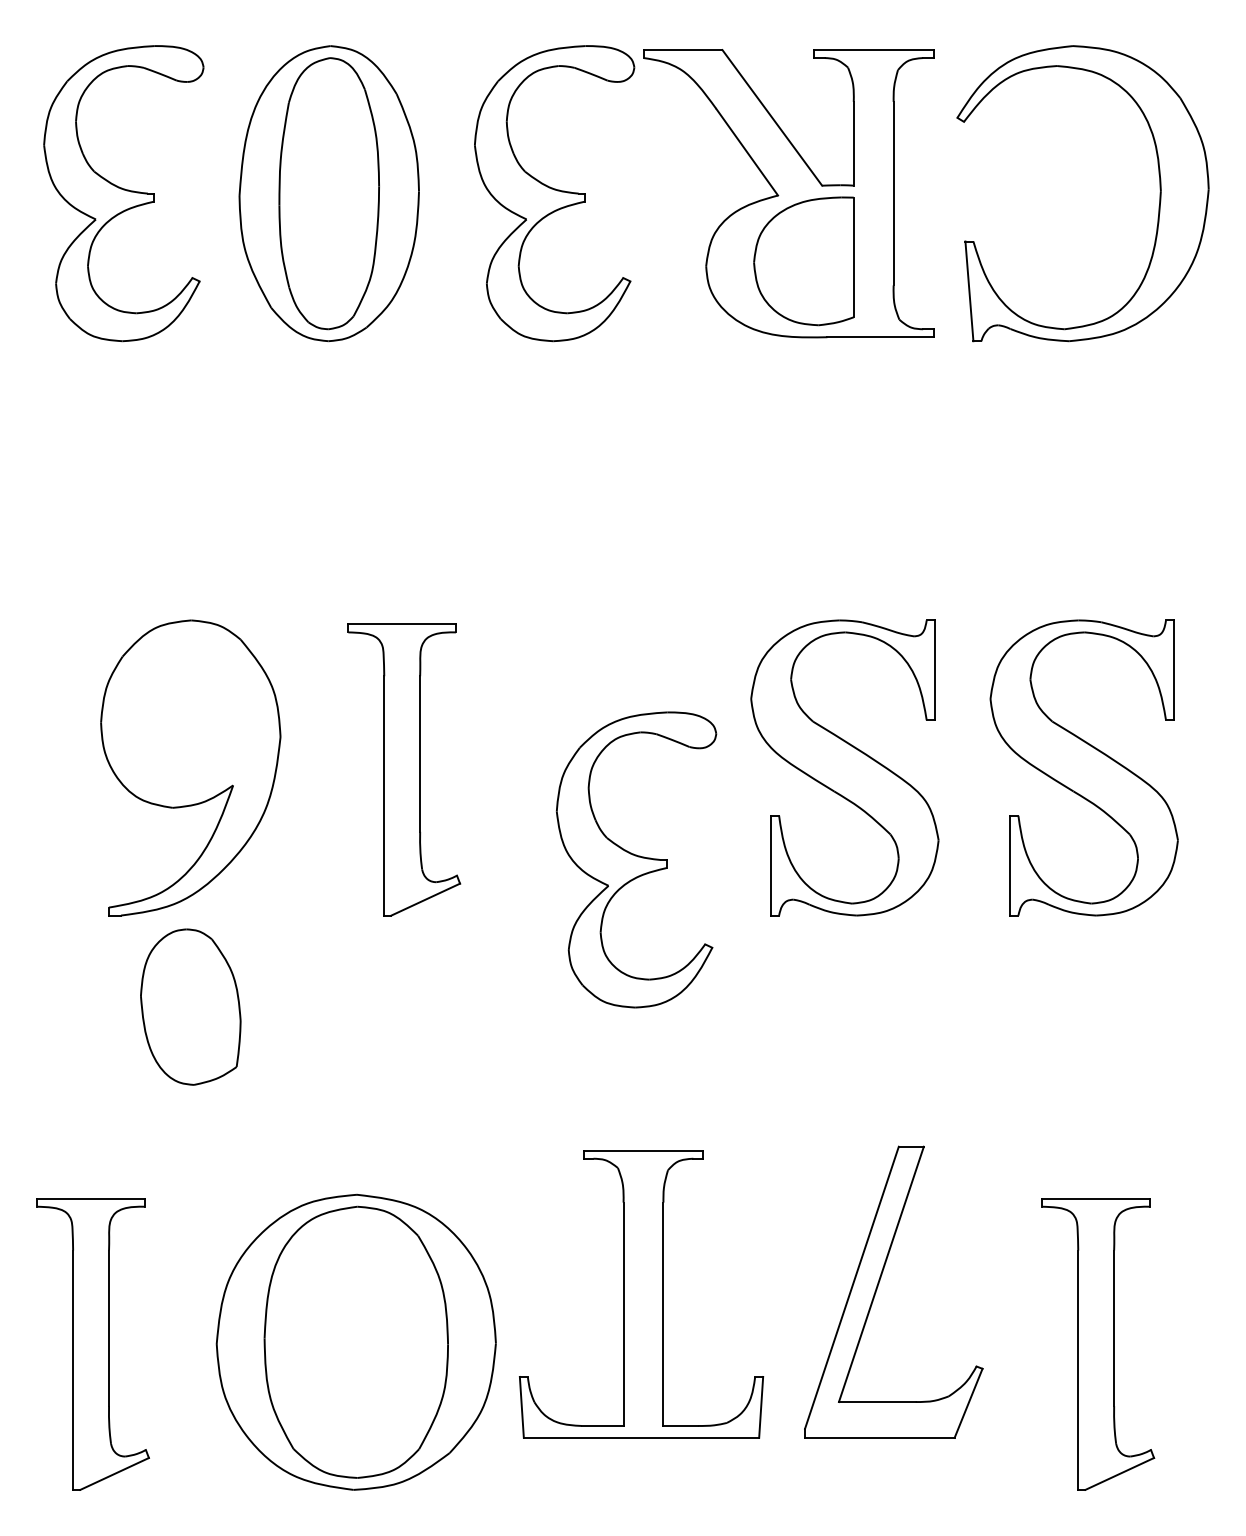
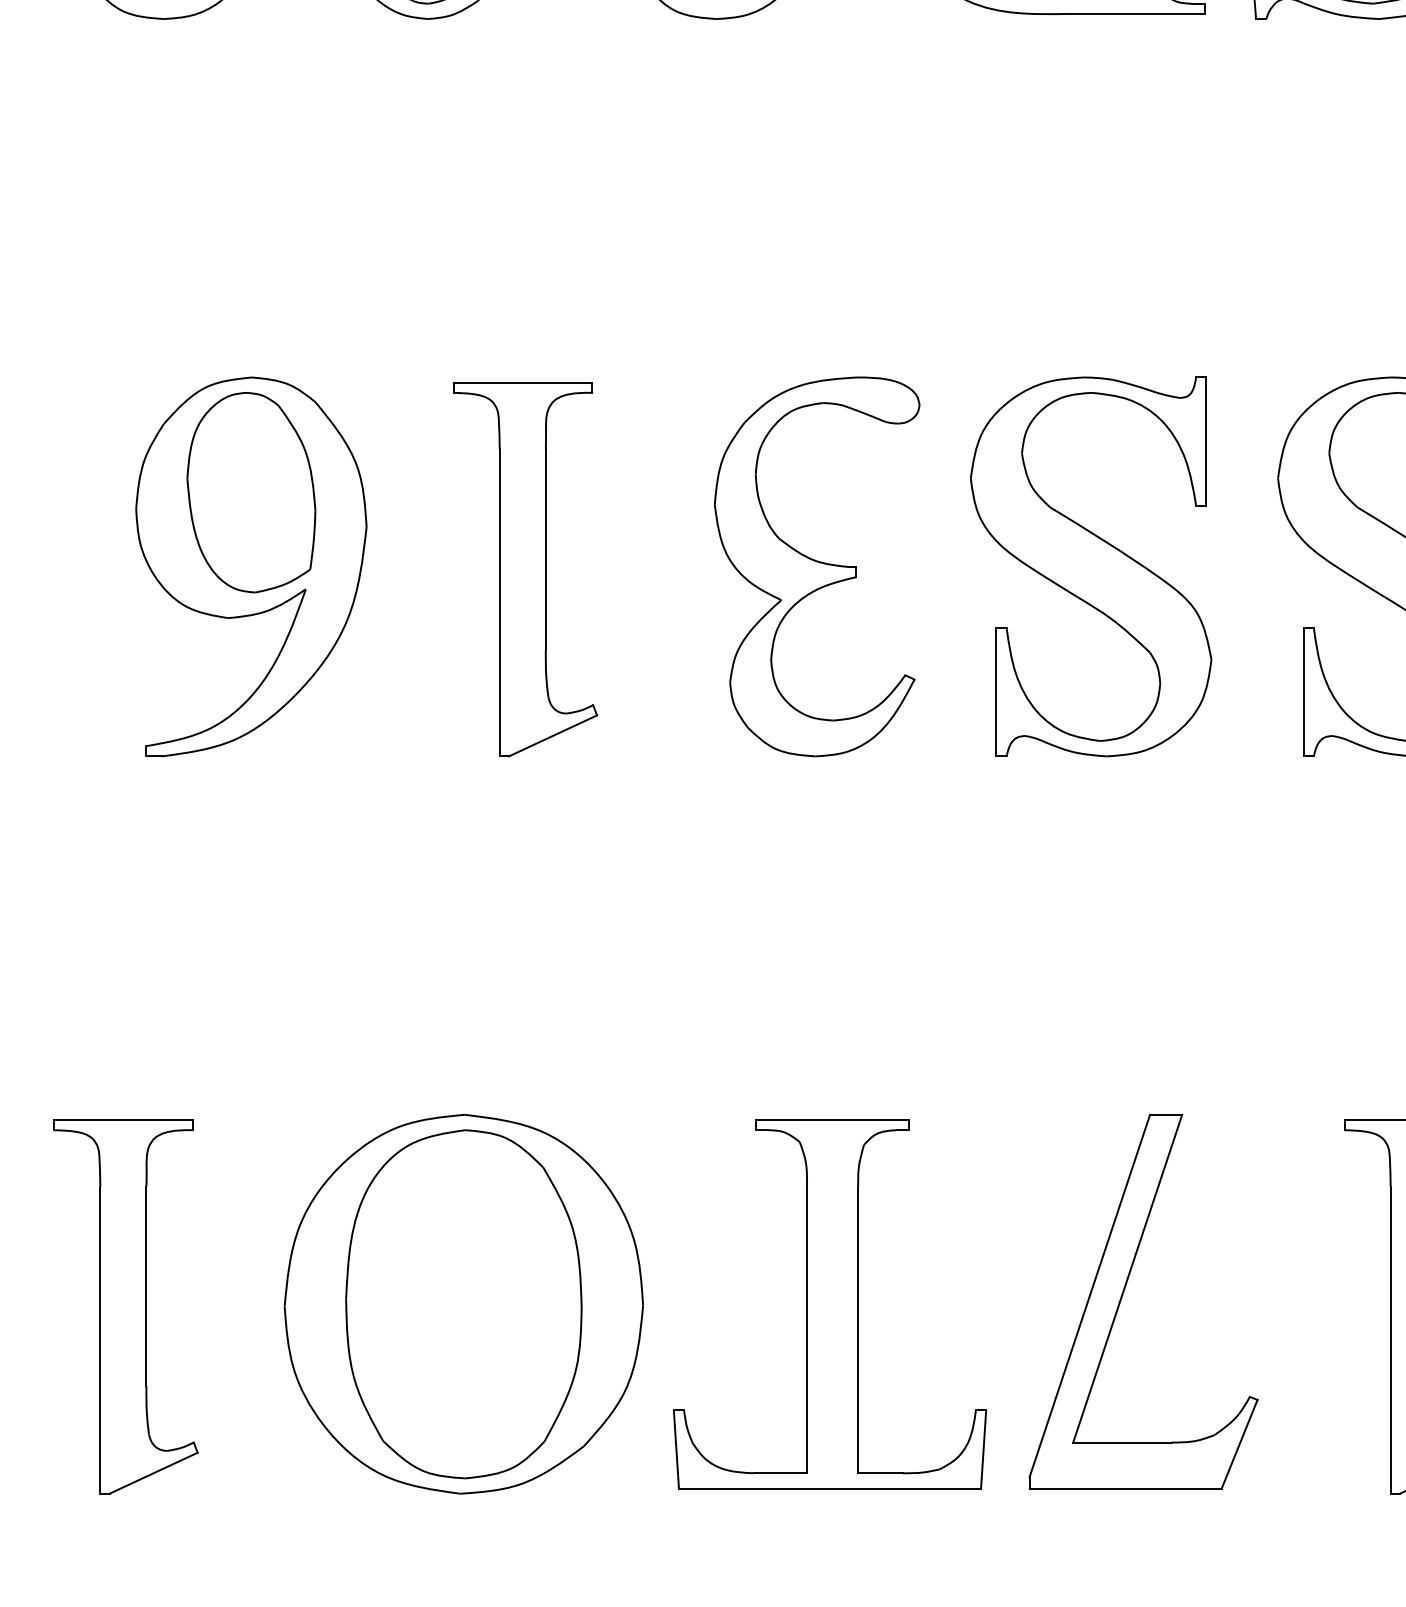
part: (636, 859) -> (817, 566), moved
part: (190, 1006) -> (250, 491), moved
part: (878, 1286) -> (1123, 1294), moved
part: (641, 1294) -> (829, 1304), moved

